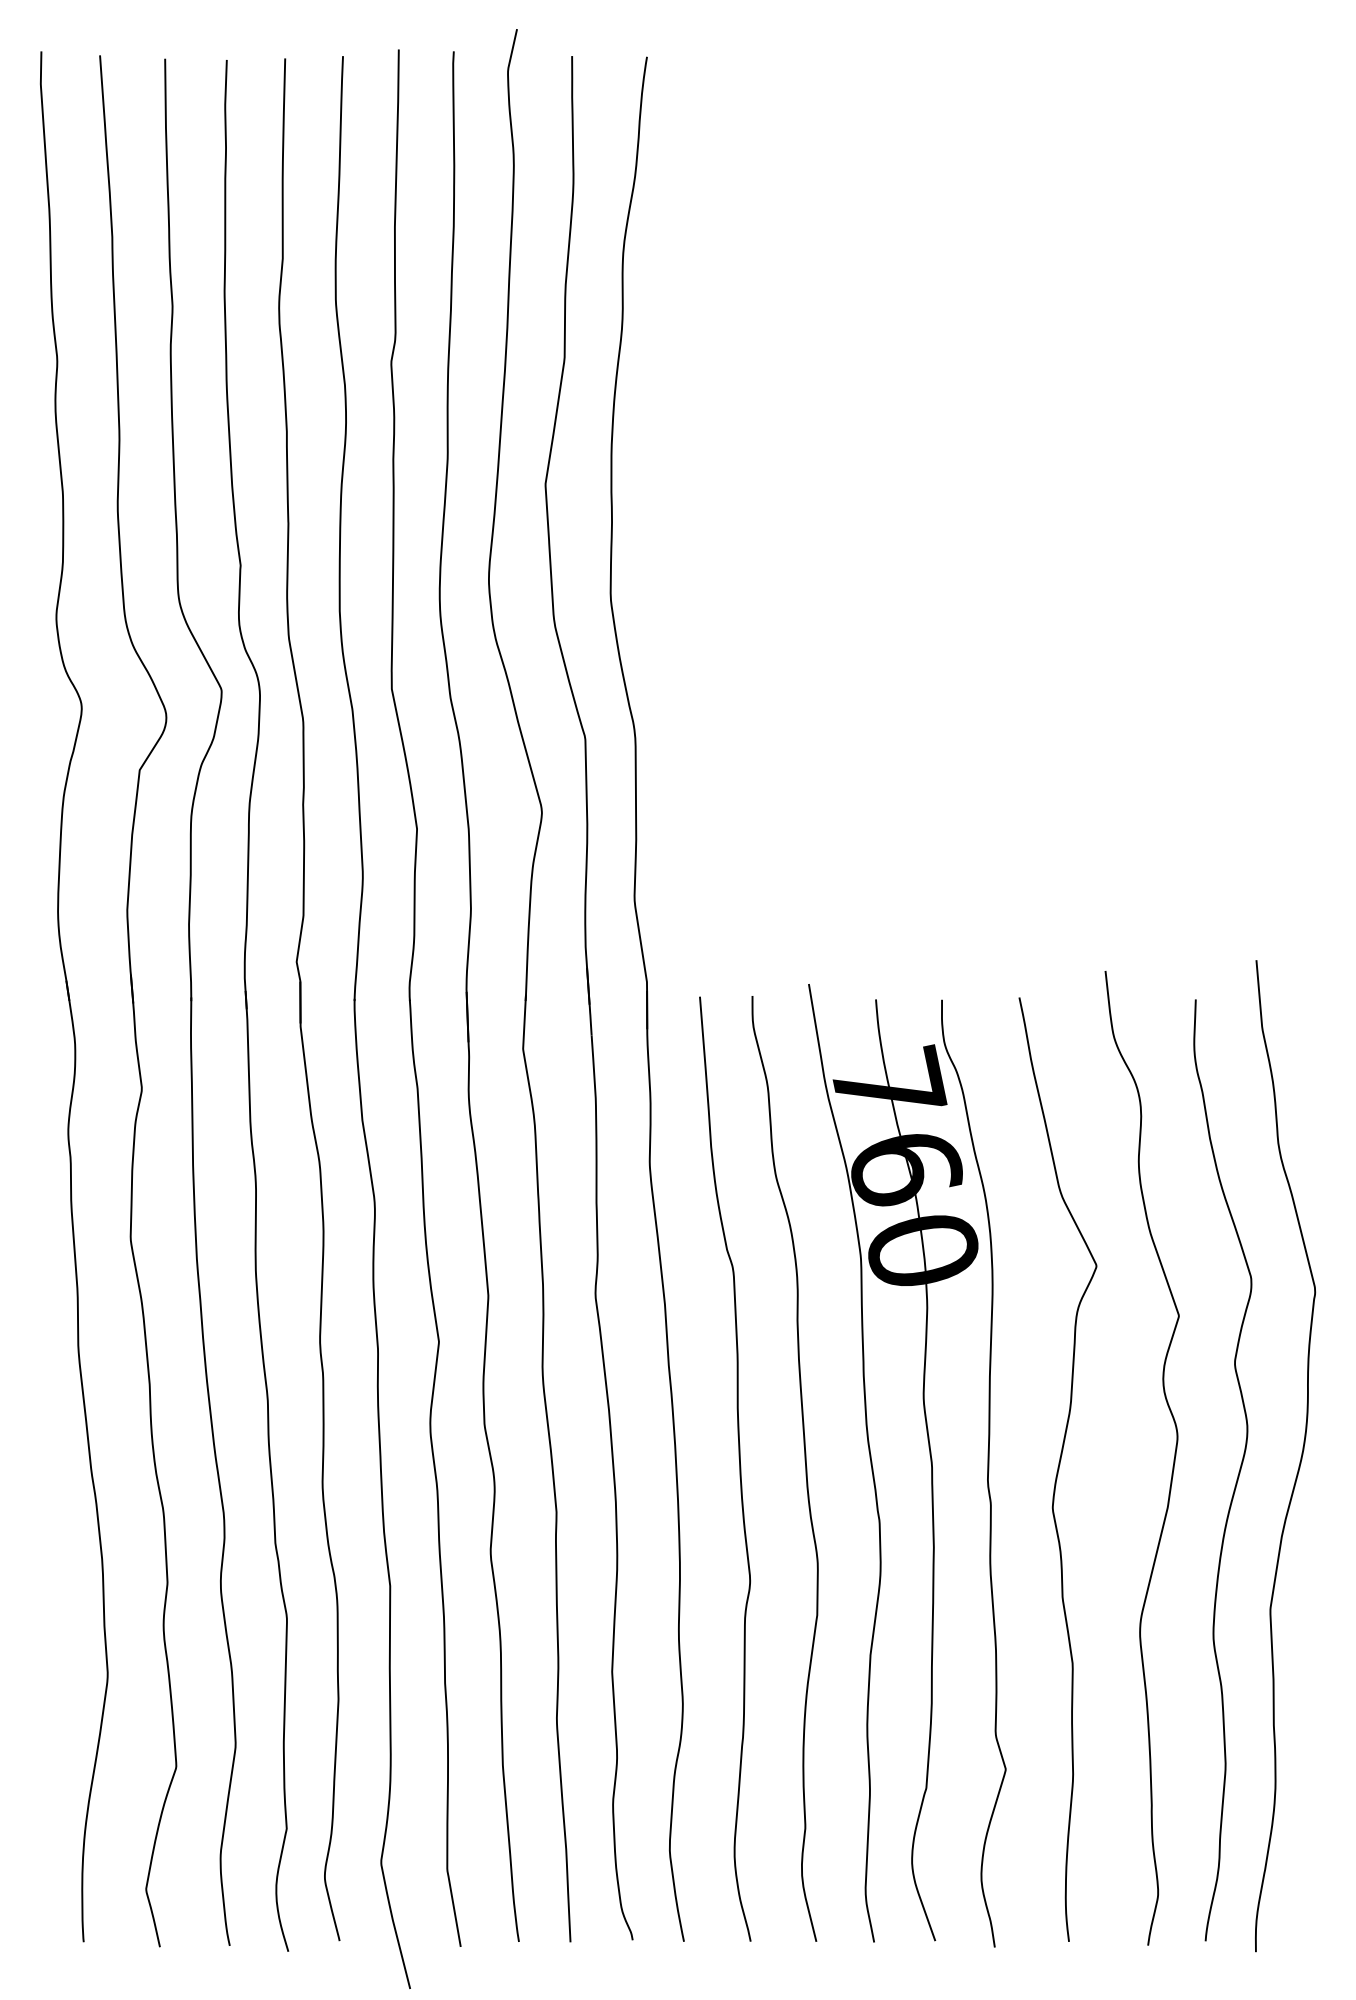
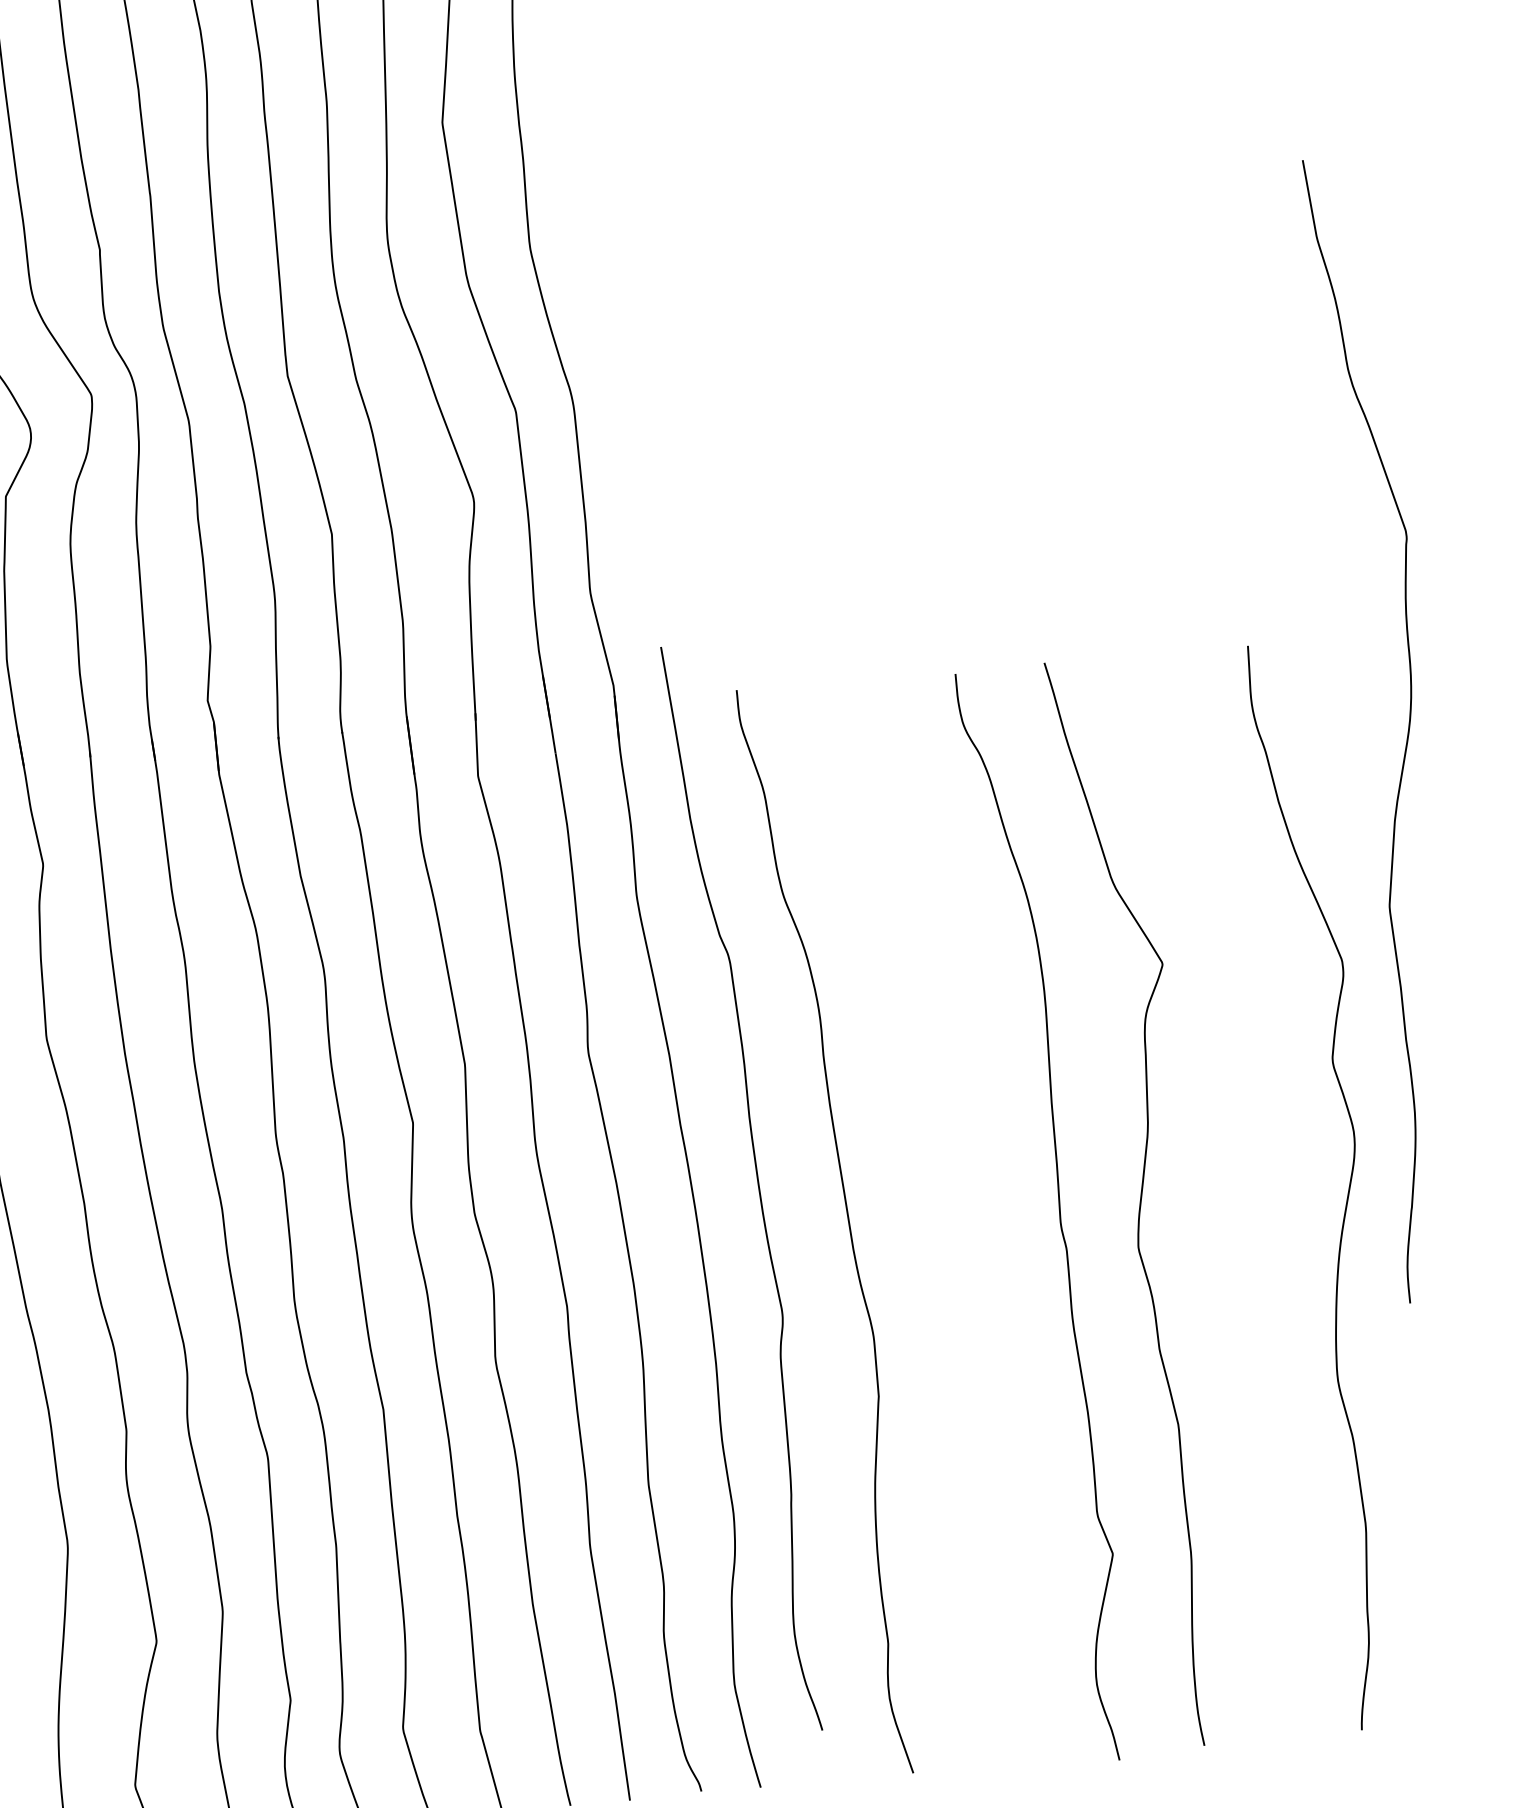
curve: (1173, 1459) -> (1272, 1178), removed
curve: (1299, 1461) -> (1406, 733), moved
curve: (739, 1468) -> (757, 1186), moved
part: (873, 1468) -> (927, 1221), removed

